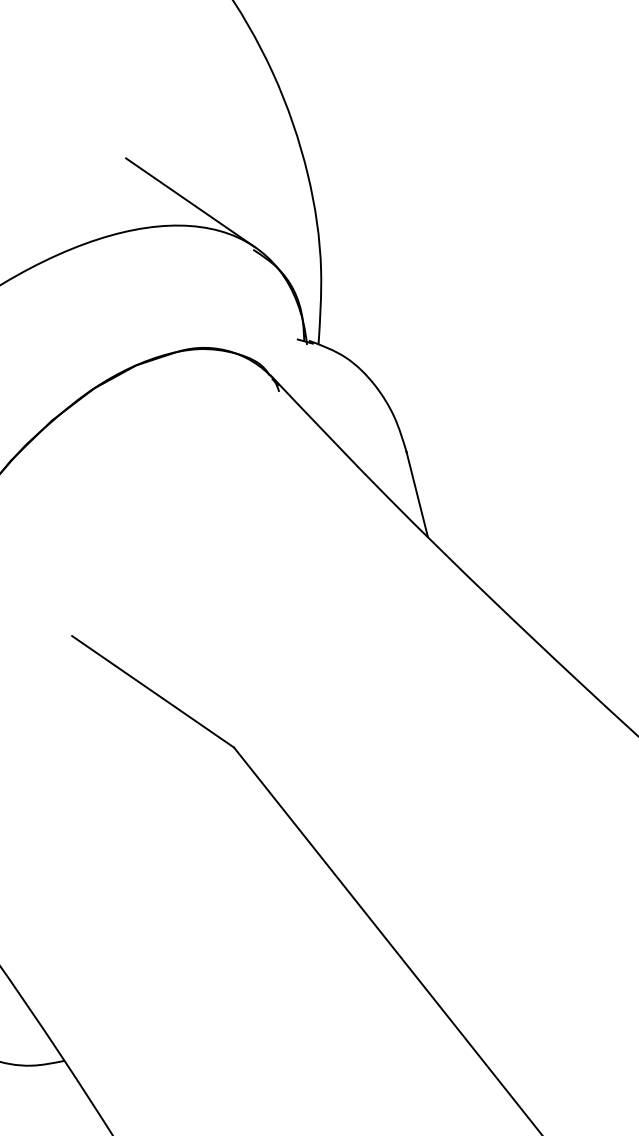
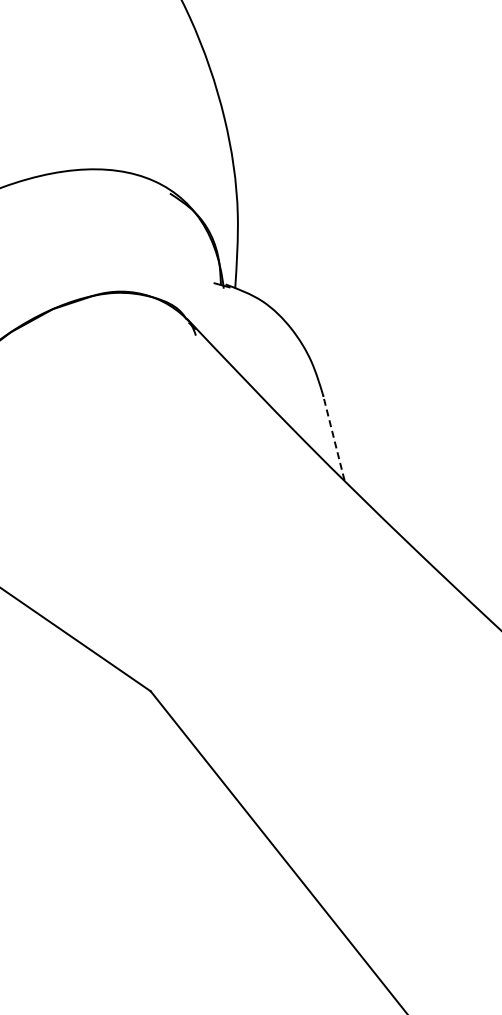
line: (190, 202) -> (107, 146), removed
line: (417, 493) -> (334, 437), solid -> dashed

